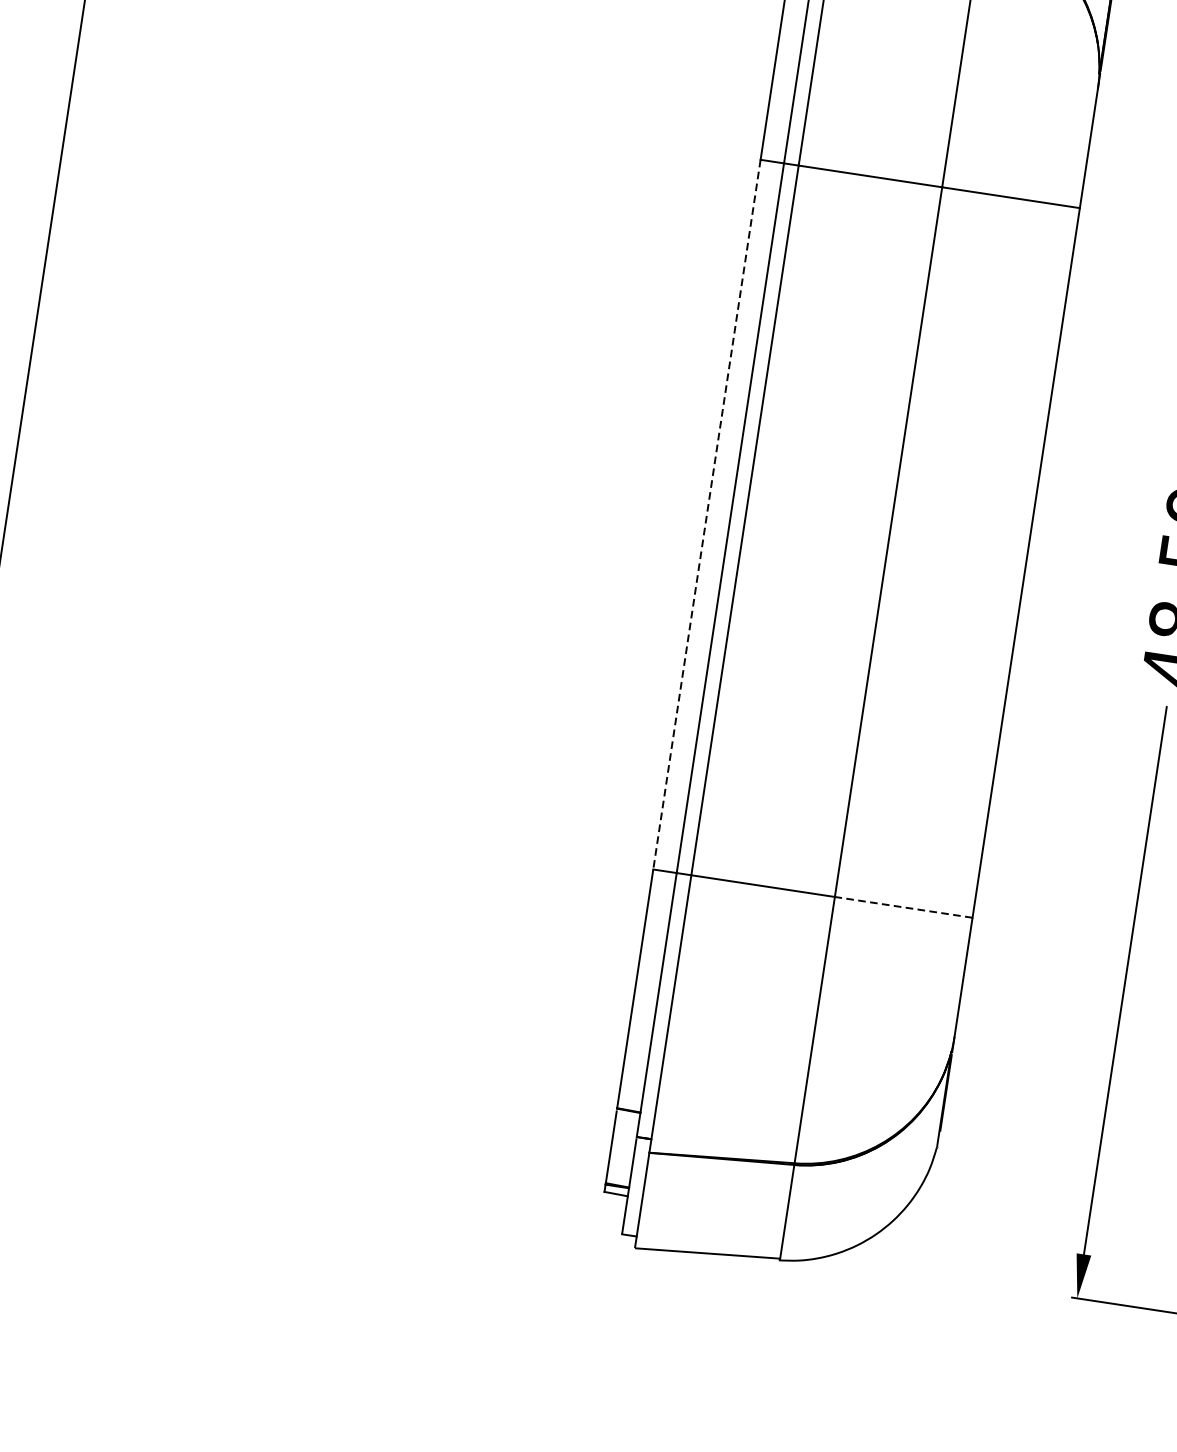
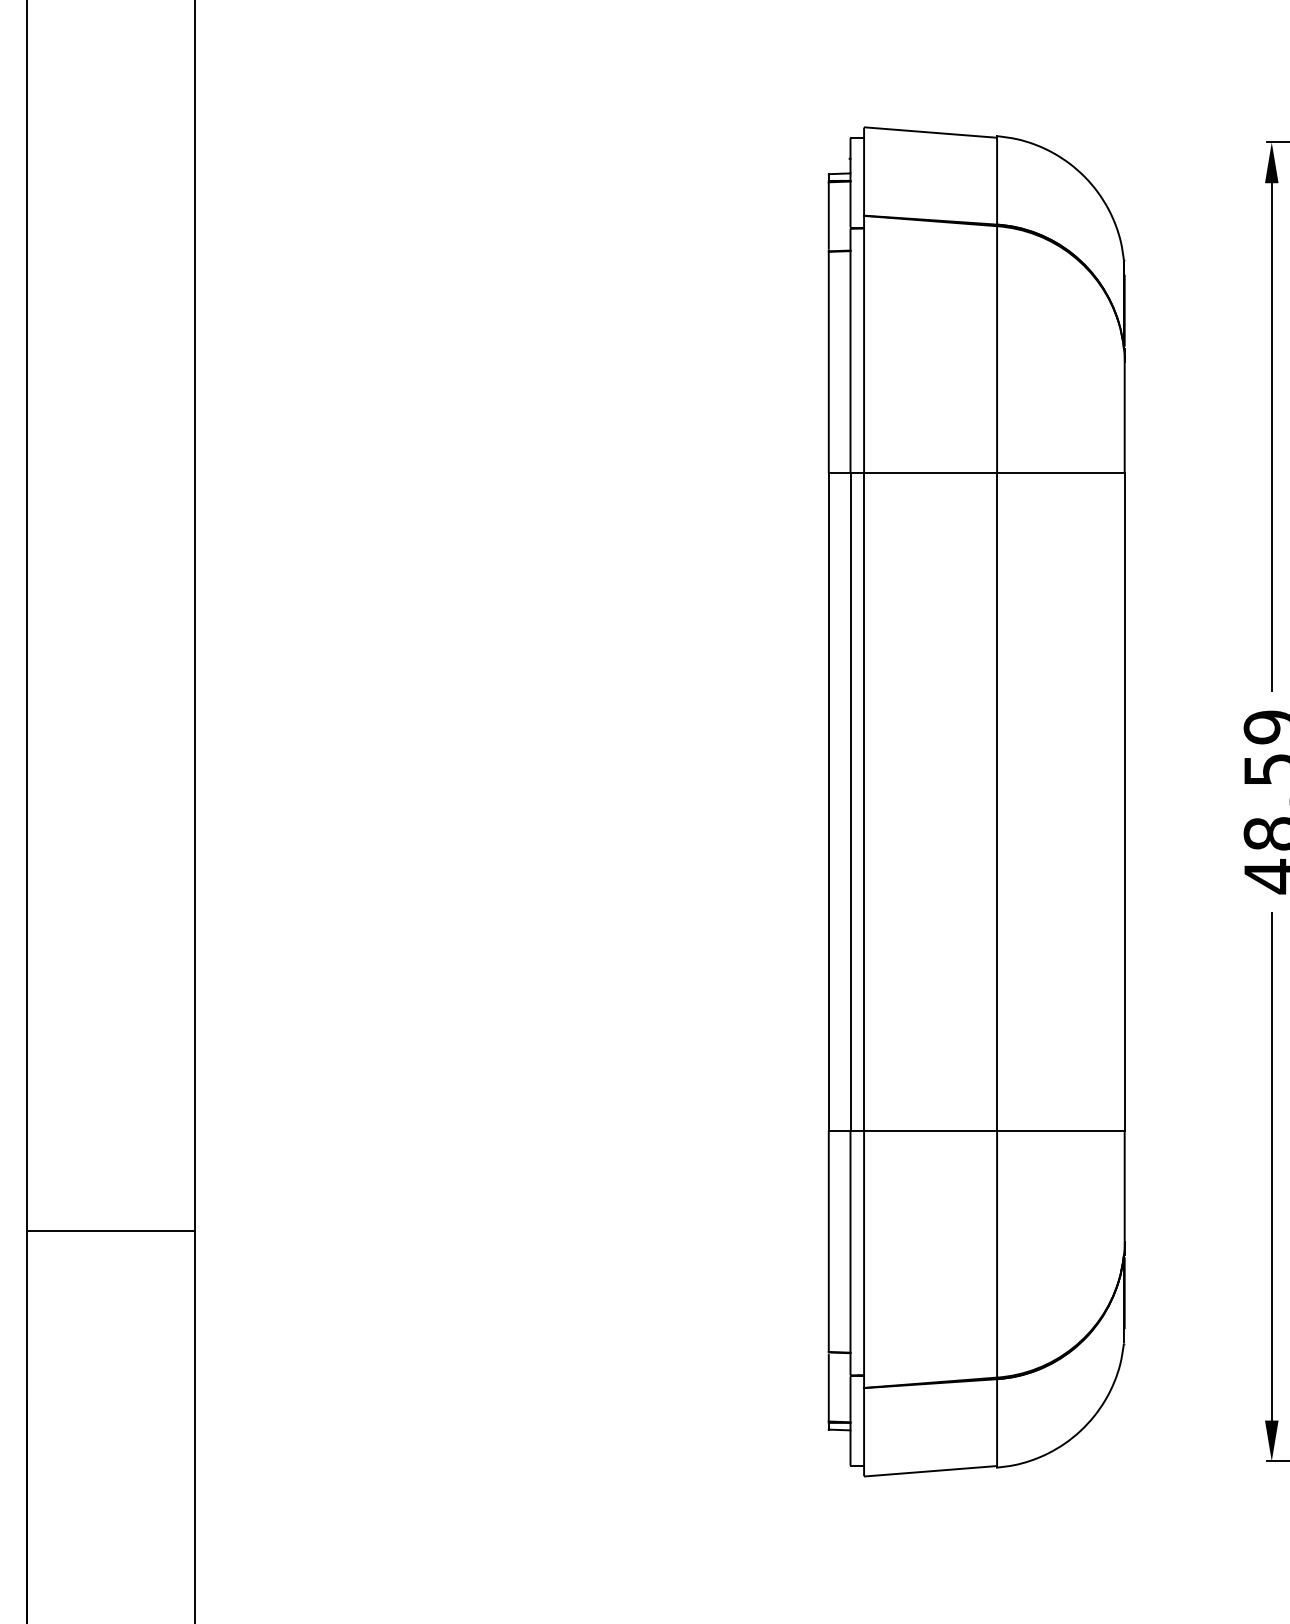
line: (706, 514) -> (828, 801), dashed -> solid
line: (903, 906) -> (1060, 1130), dashed -> solid

